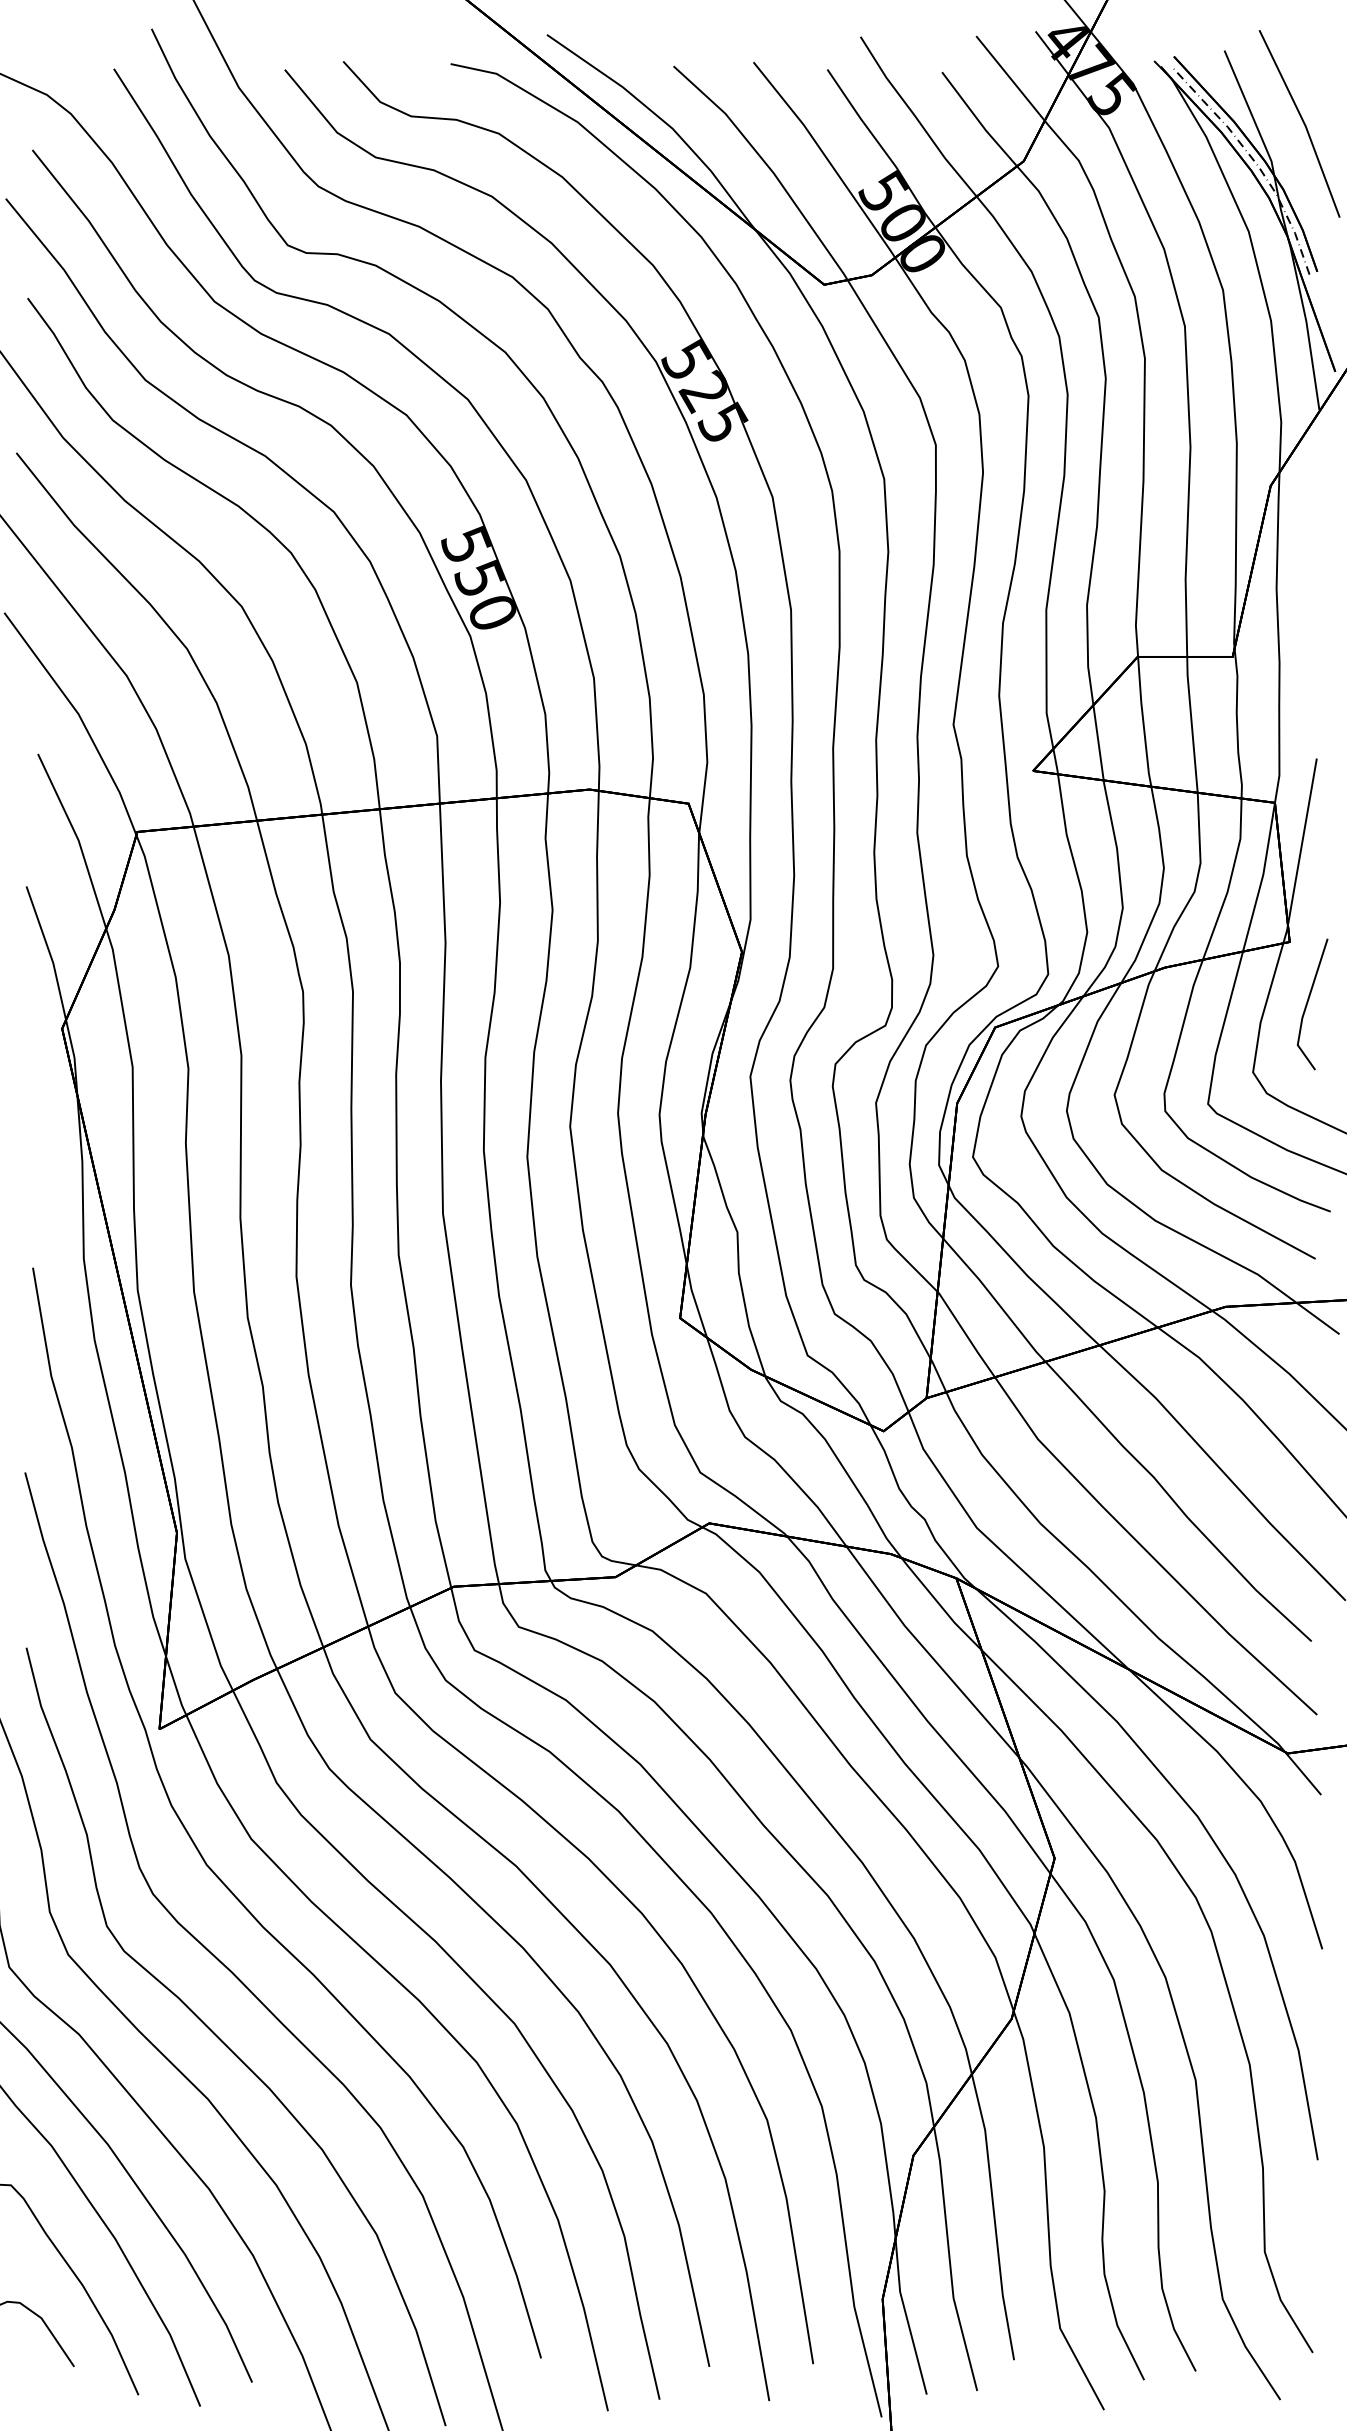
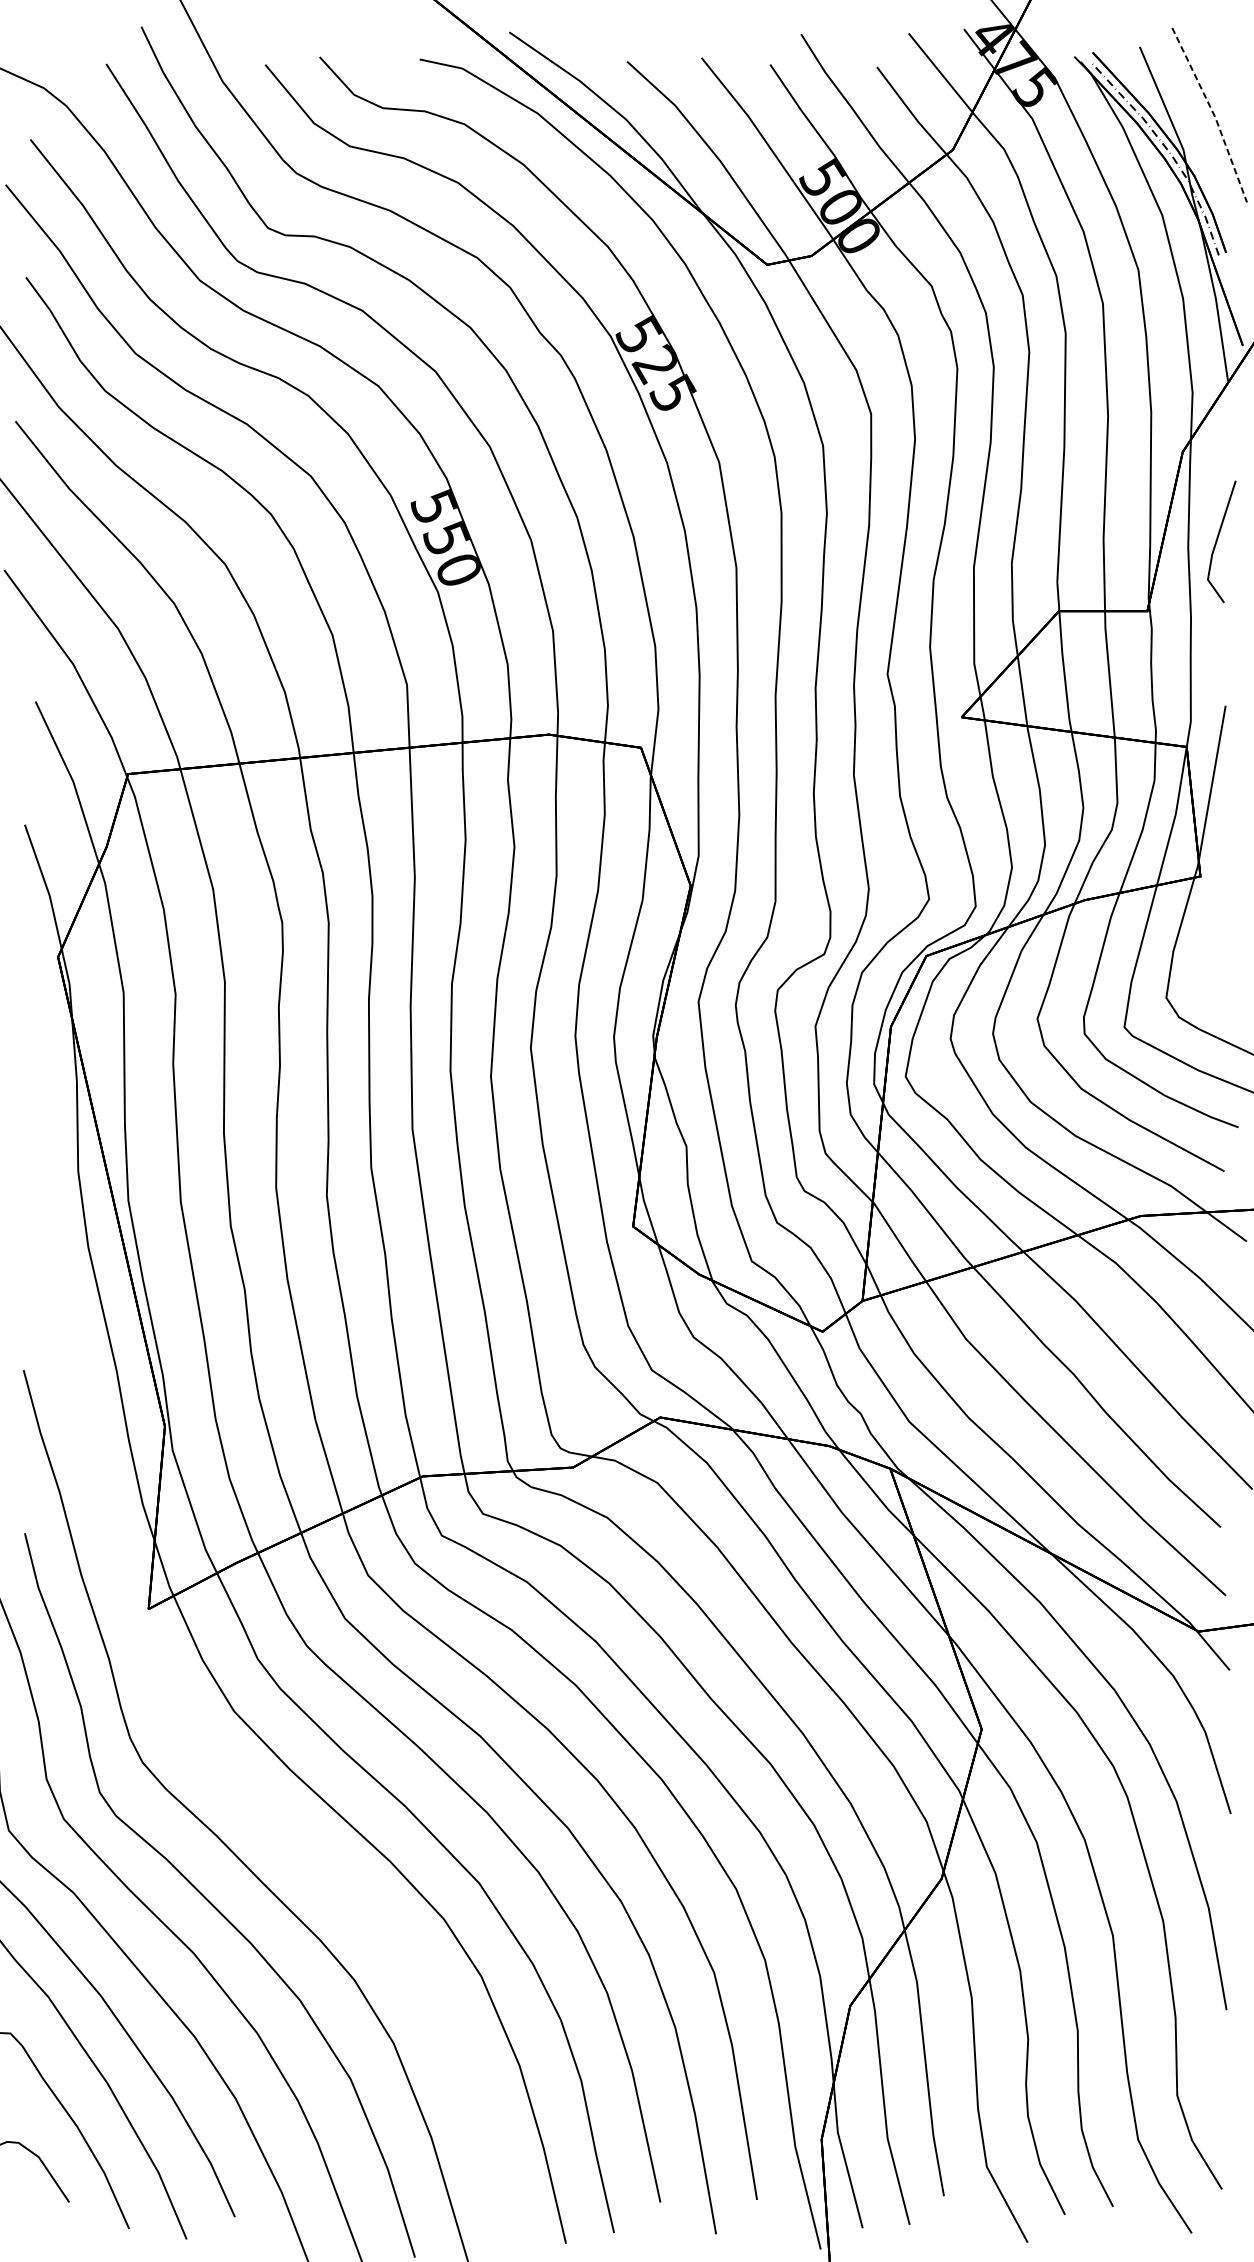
line: (1304, 122) -> (1214, 113), solid -> dashed
line: (1308, 1002) -> (1217, 540), moved
curve: (213, 1870) -> (198, 1740), removed

